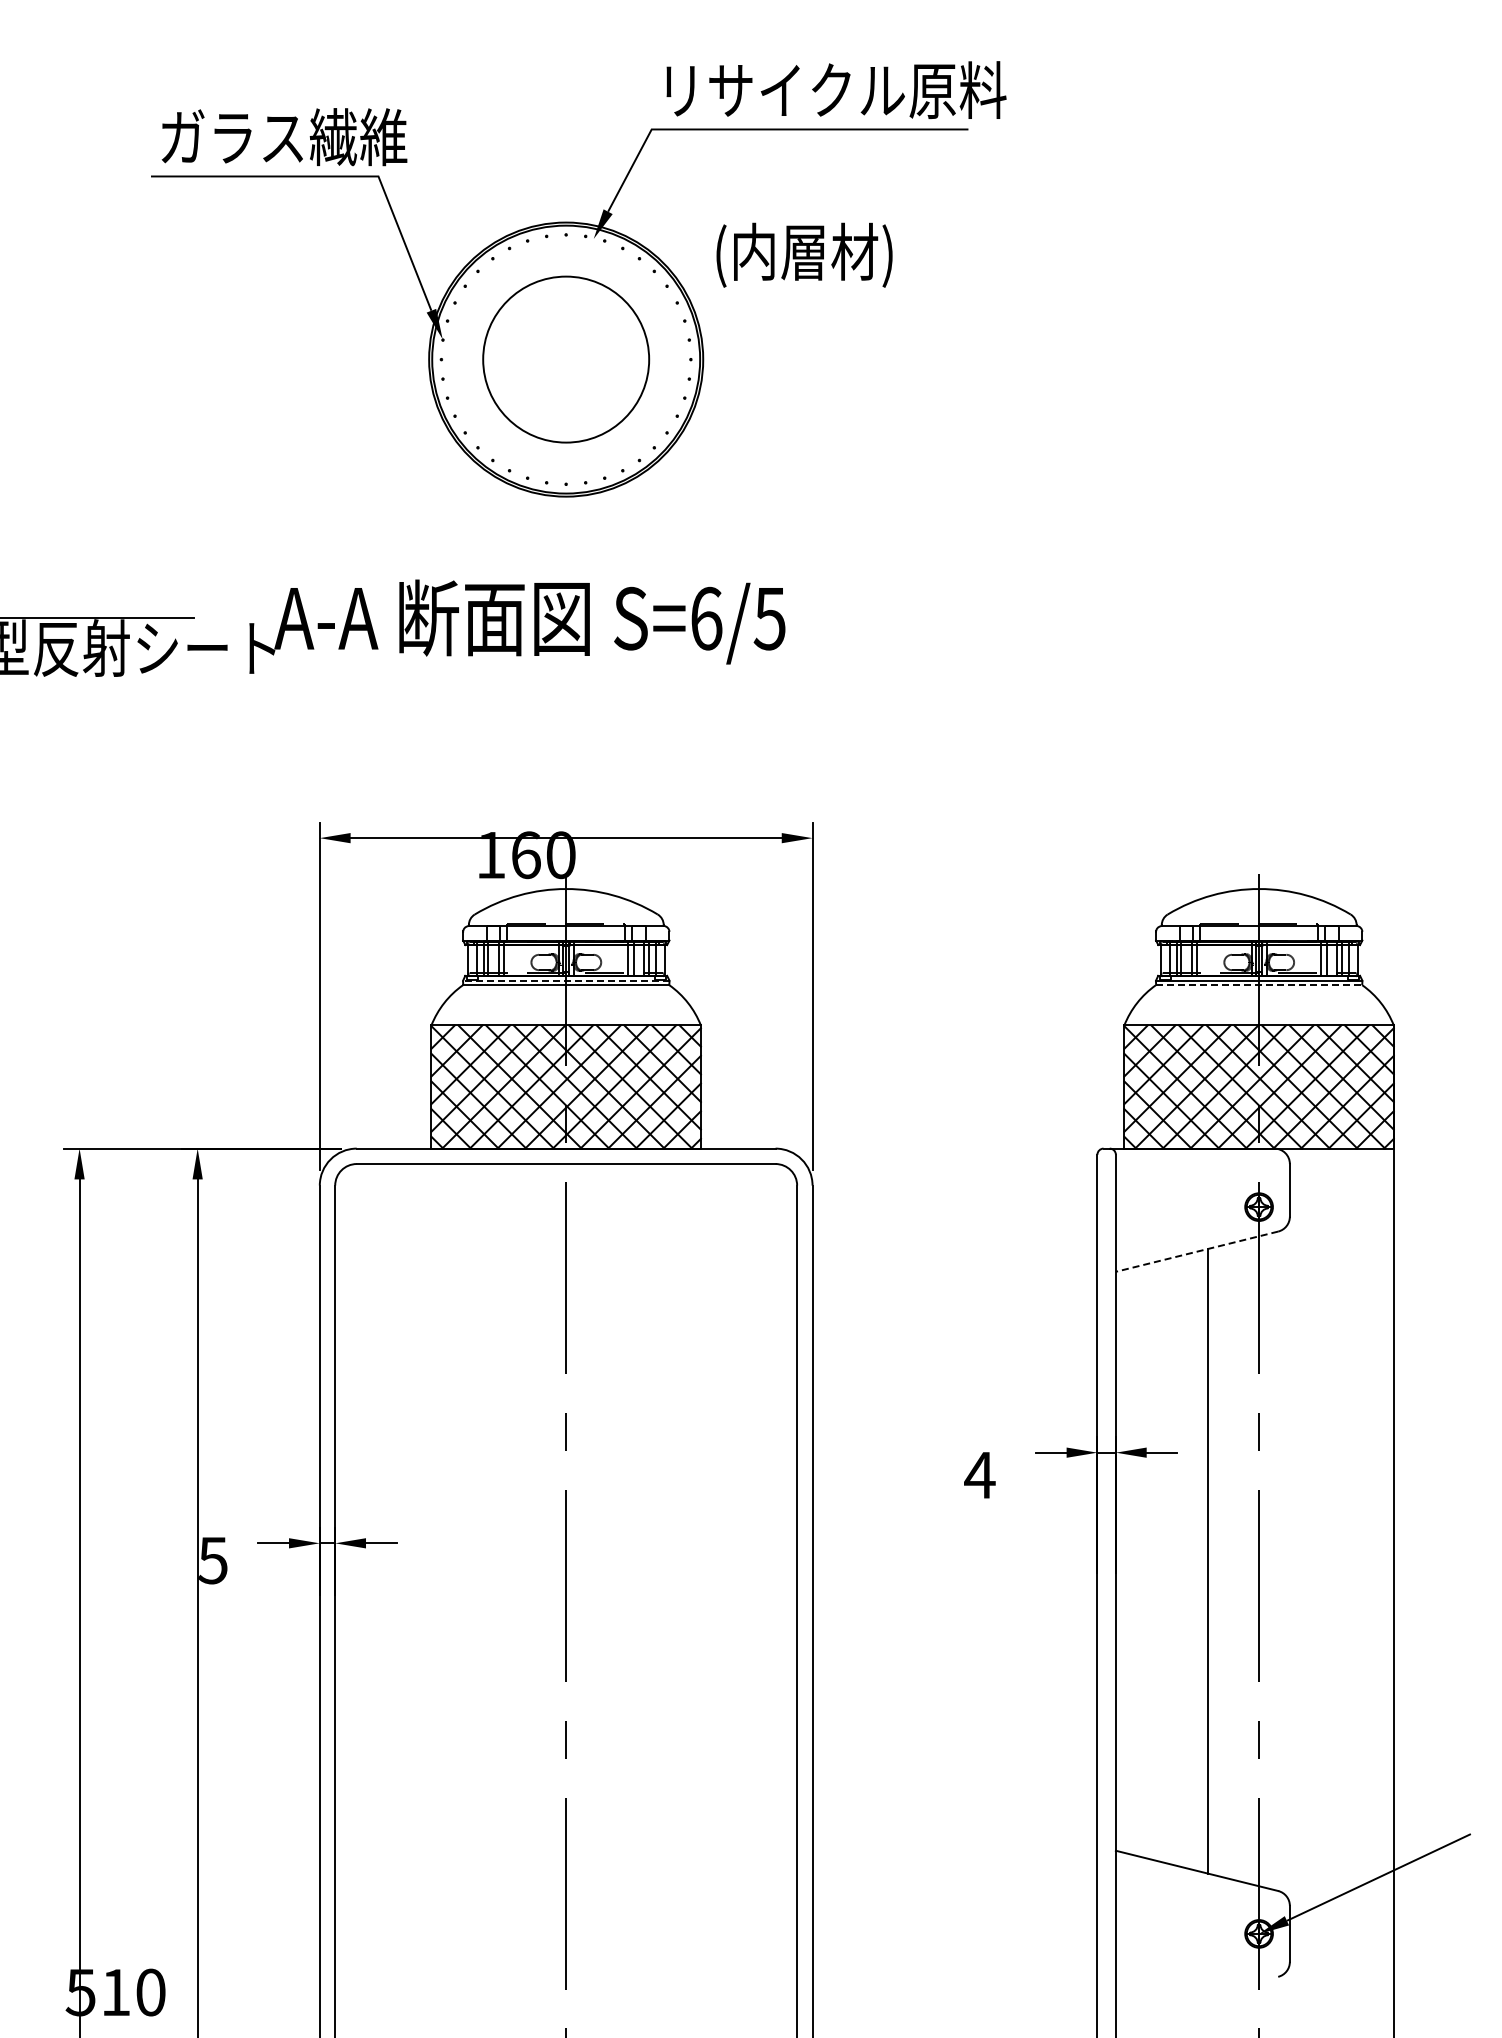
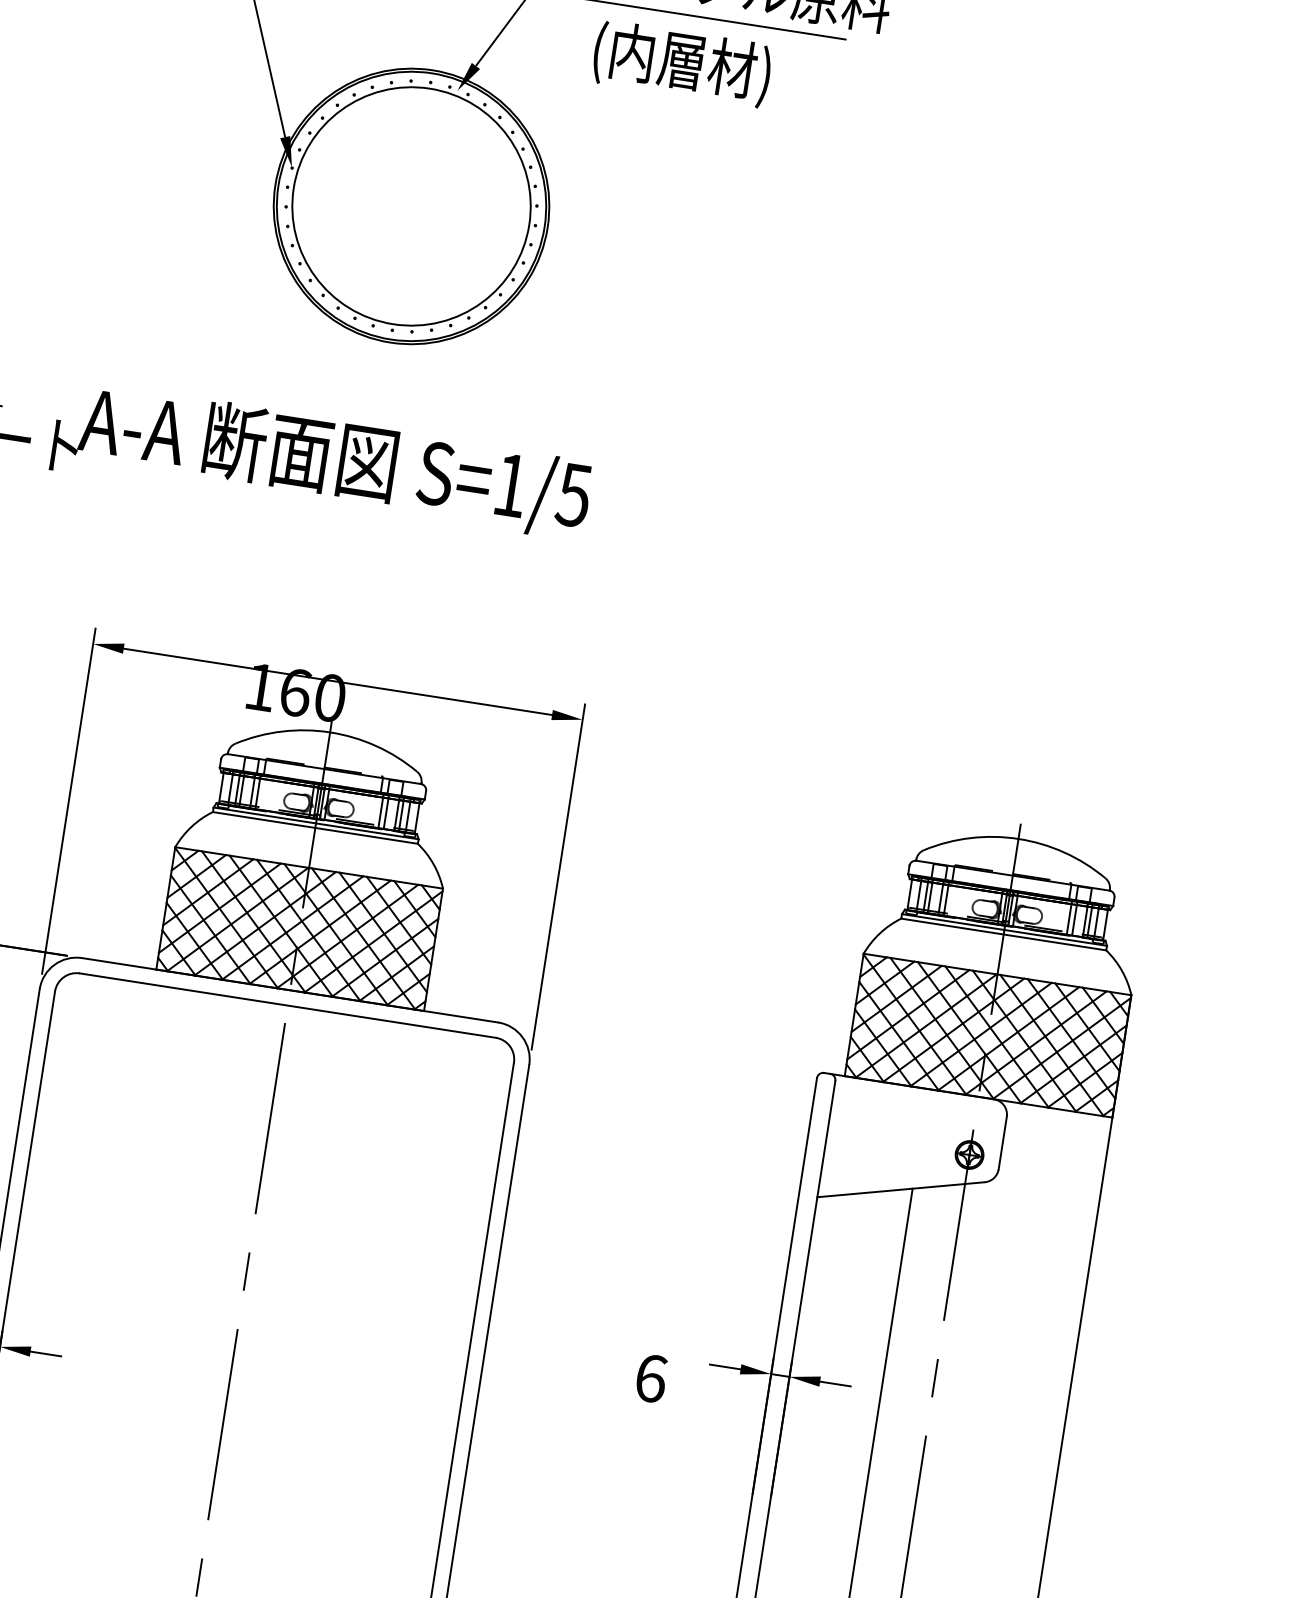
text: (804, 254) -> (682, 63), moved
circle: (565, 359) -> (410, 206), size x1.43
text: (706, 618) -> (511, 485), S=6/5 -> S=1/5
line: (565, 980) -> (315, 823), dashed -> solid
line: (1259, 985) -> (1004, 934), dashed -> solid
line: (1197, 1251) -> (901, 1189), dashed -> solid
text: (979, 1475) -> (650, 1378), 4 -> 6

